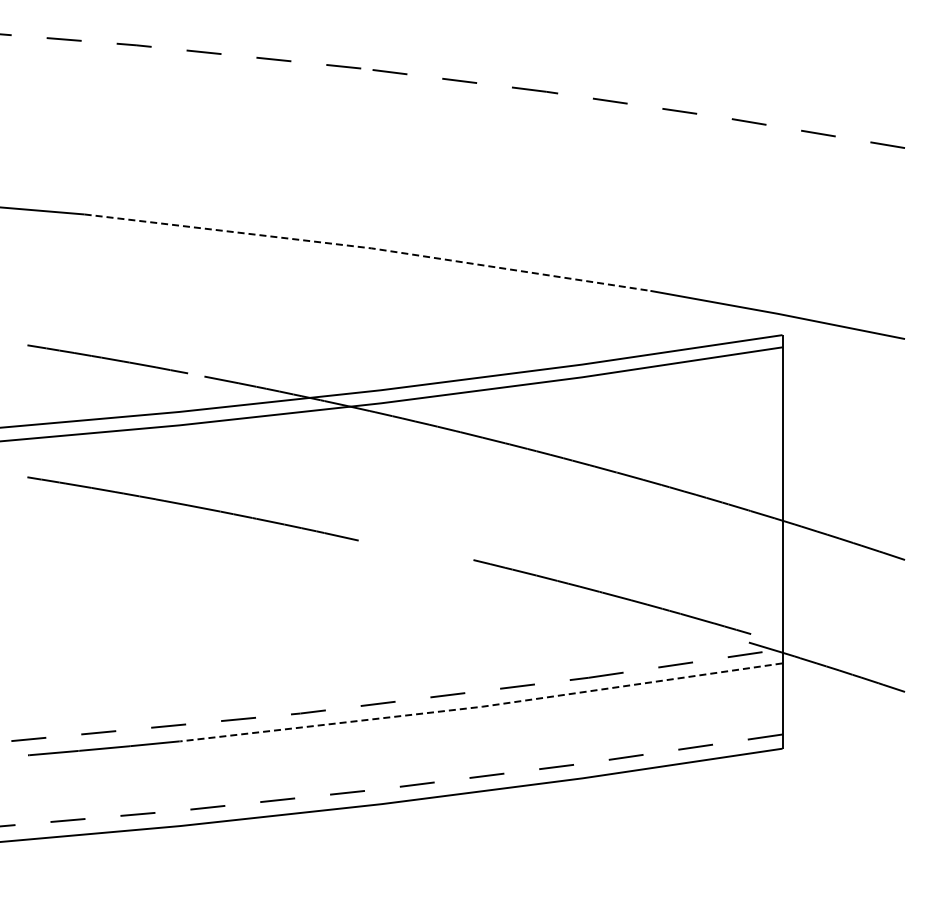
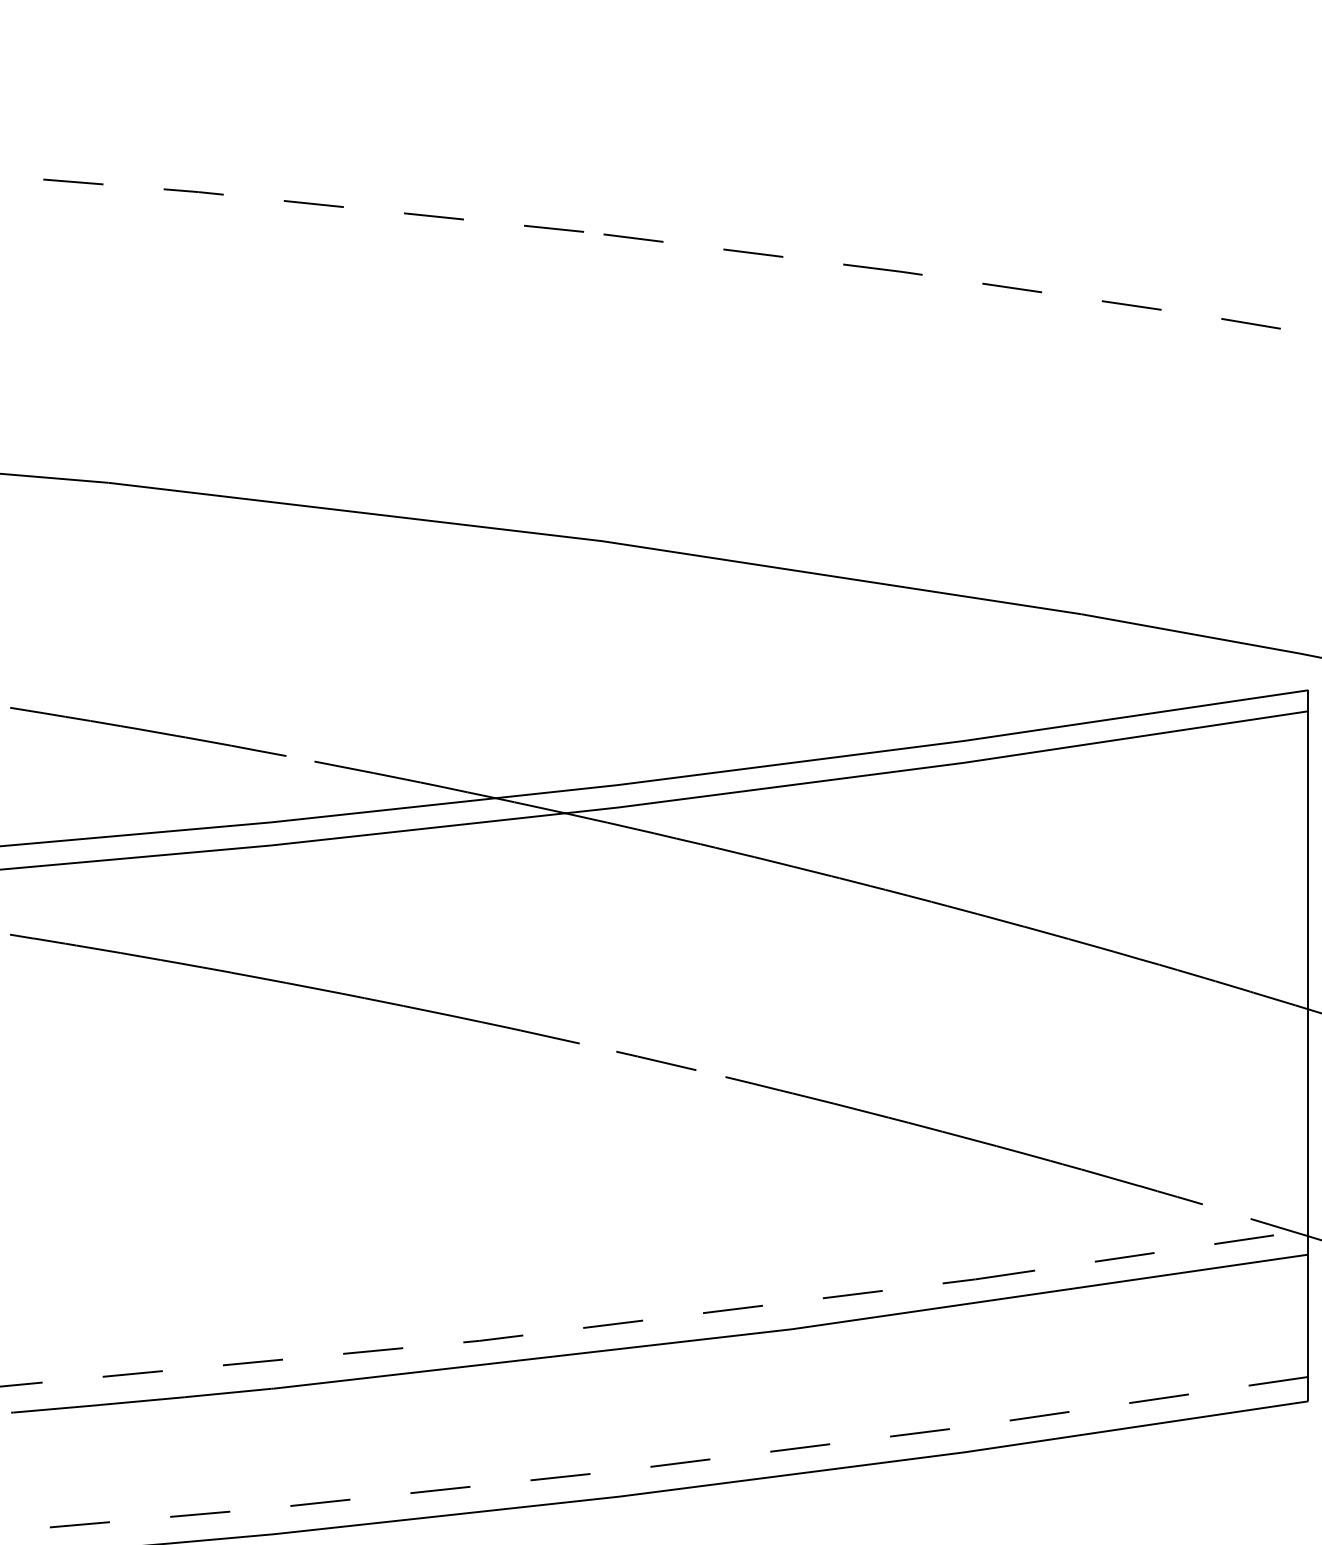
line: (368, 248) -> (596, 541), dashed -> solid
line: (403, 550) -> (656, 1060), added
part: (612, 596) -> (964, 1139), moved
line: (482, 706) -> (792, 1328), dashed -> solid

